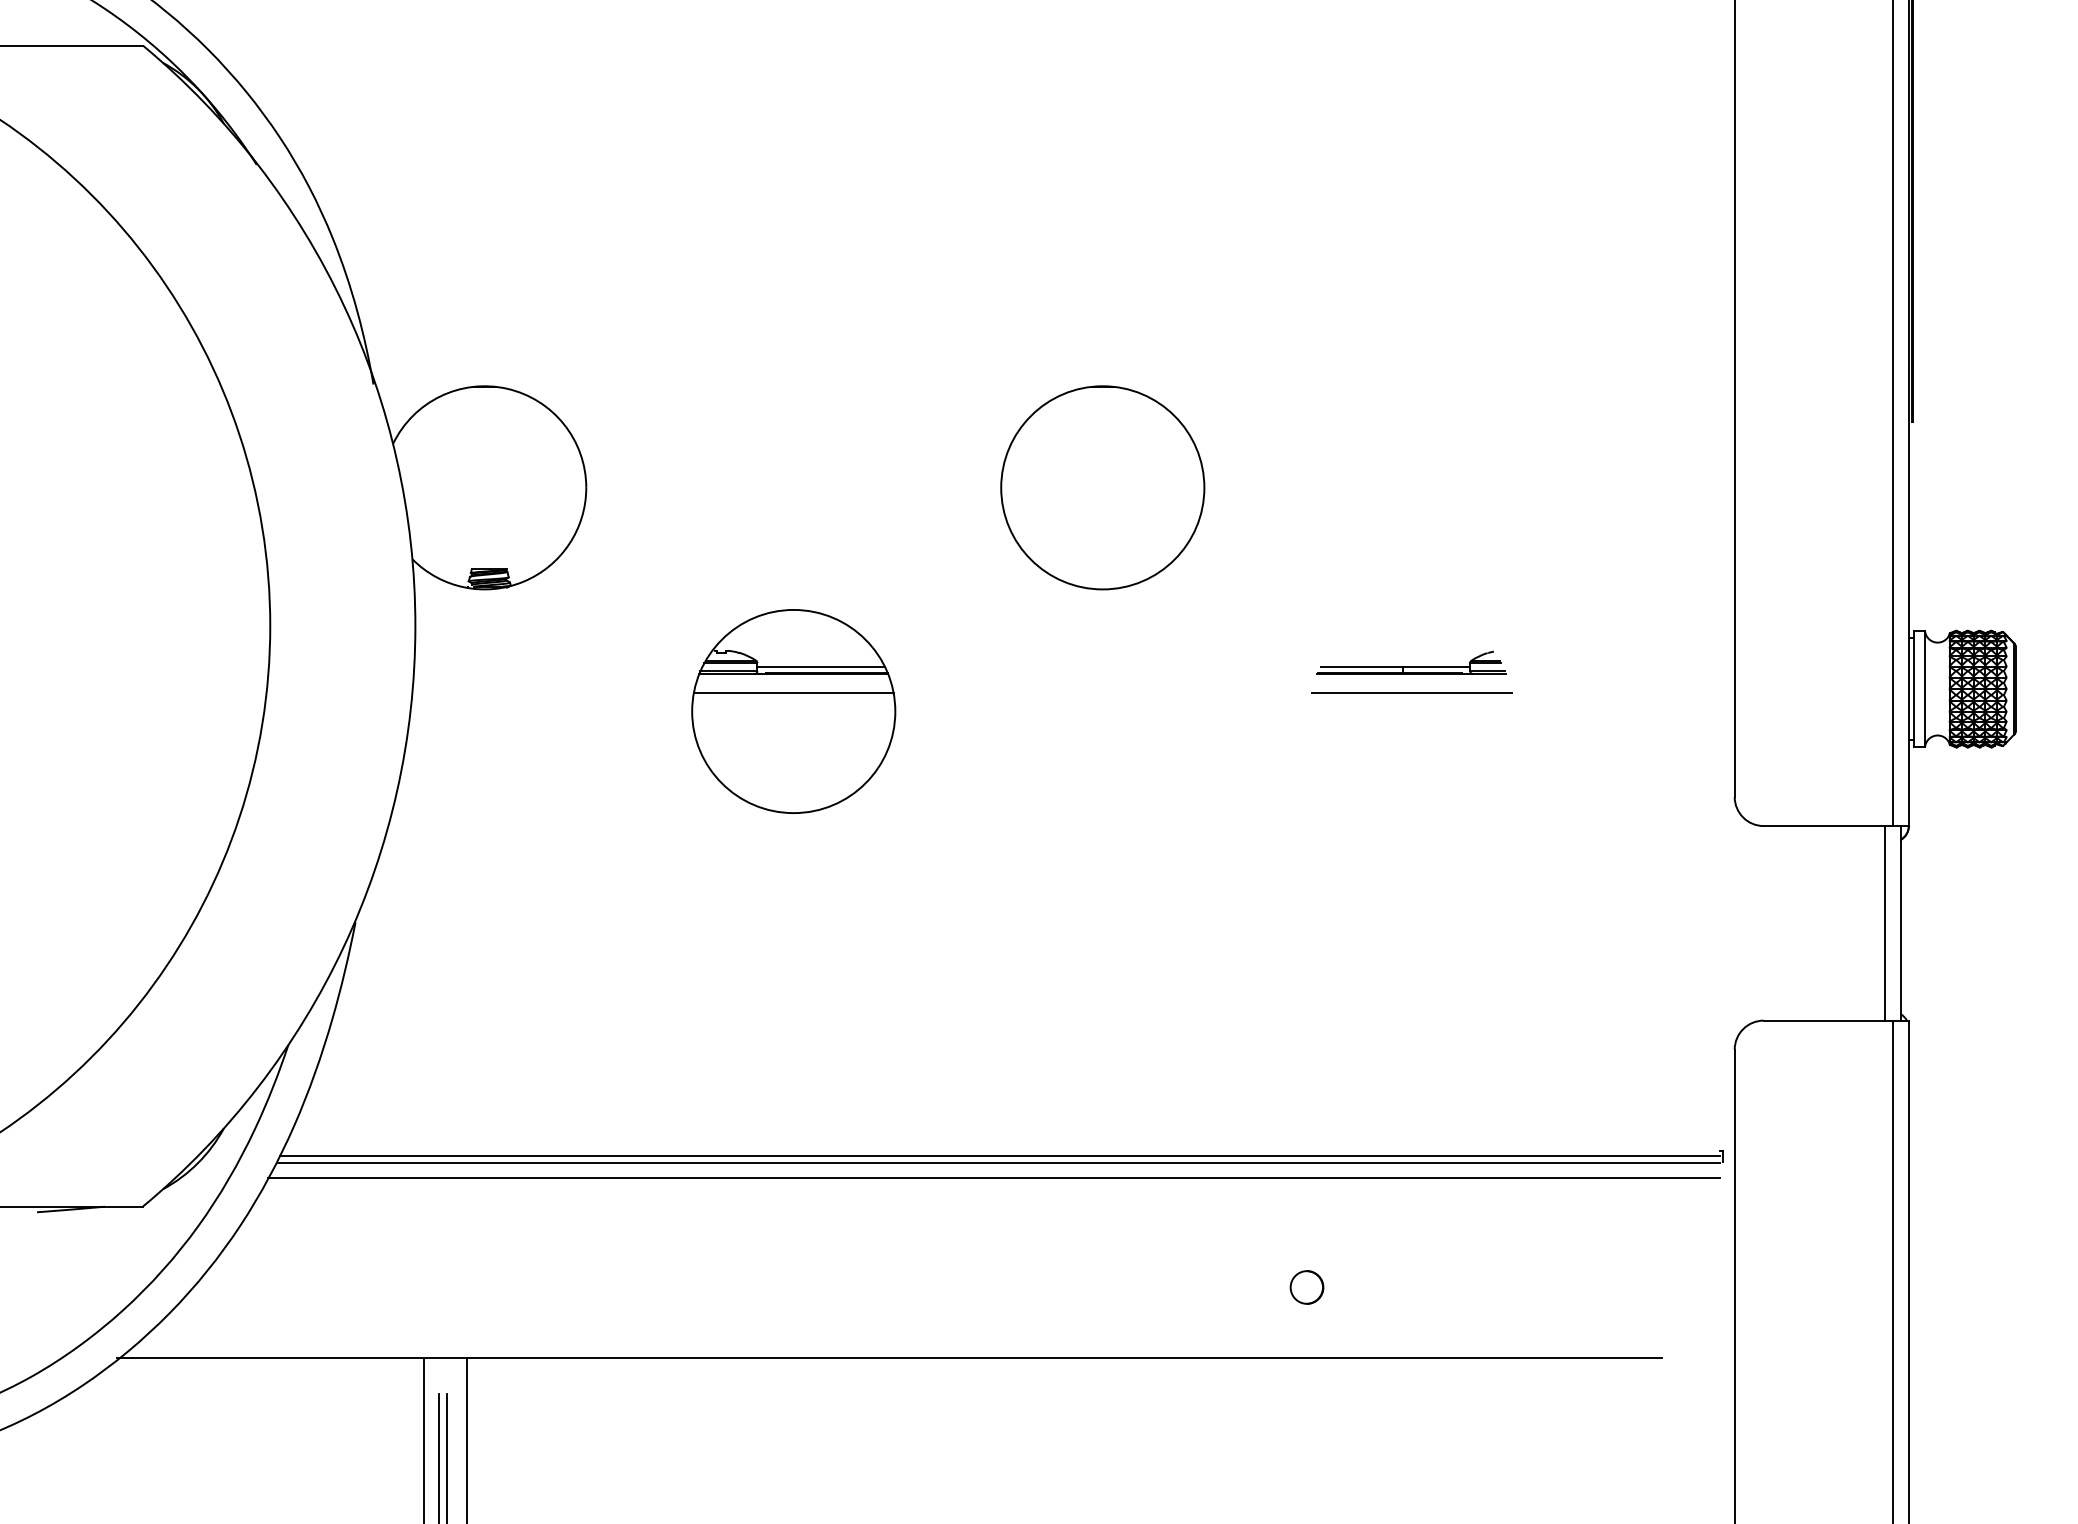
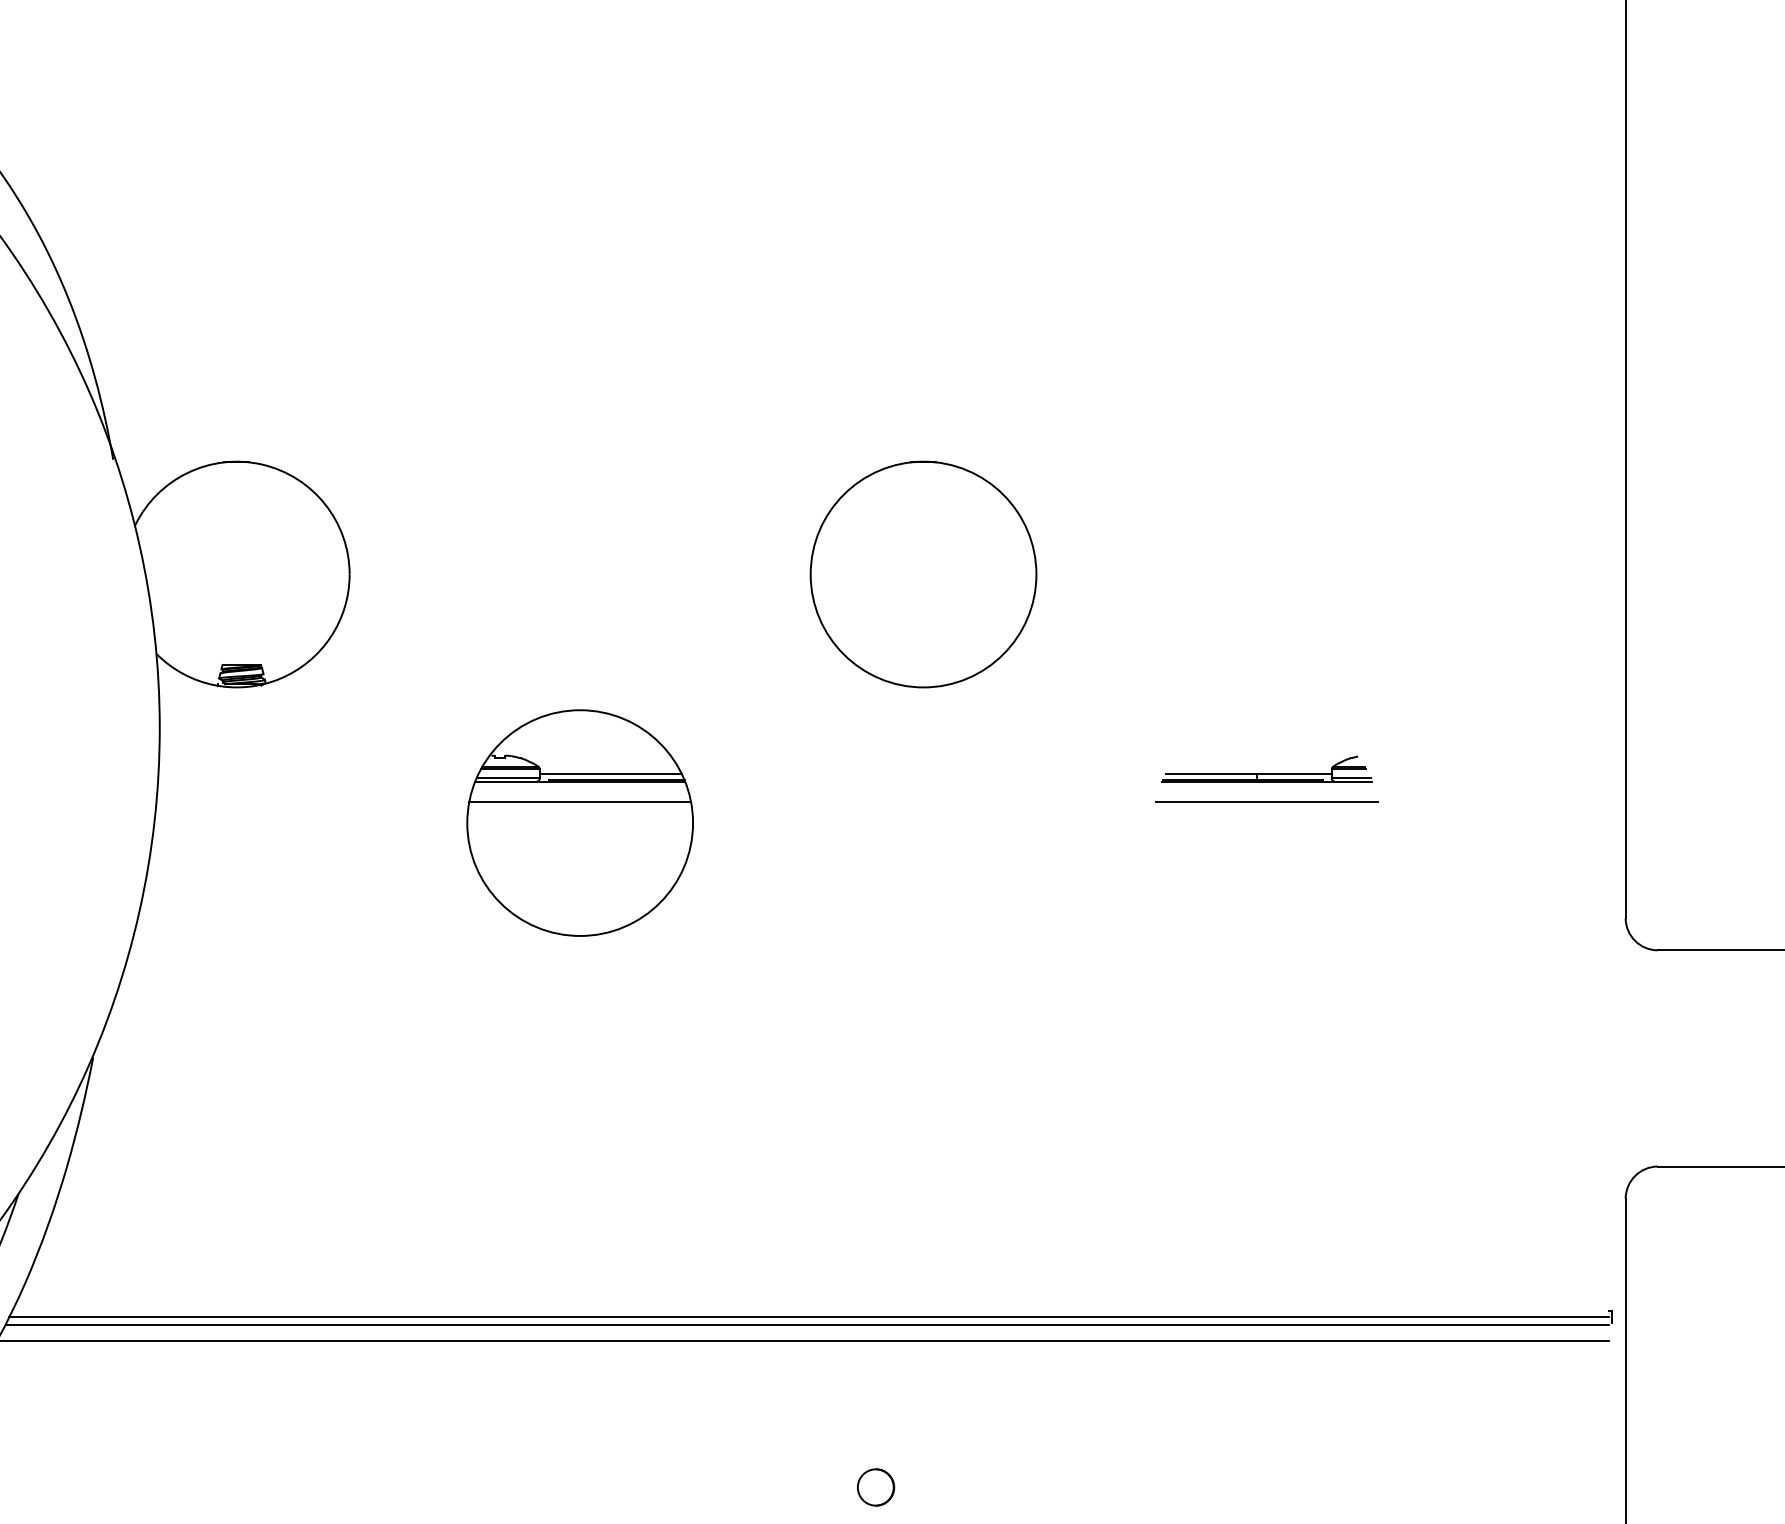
part: (1306, 1287) -> (875, 1487), moved

